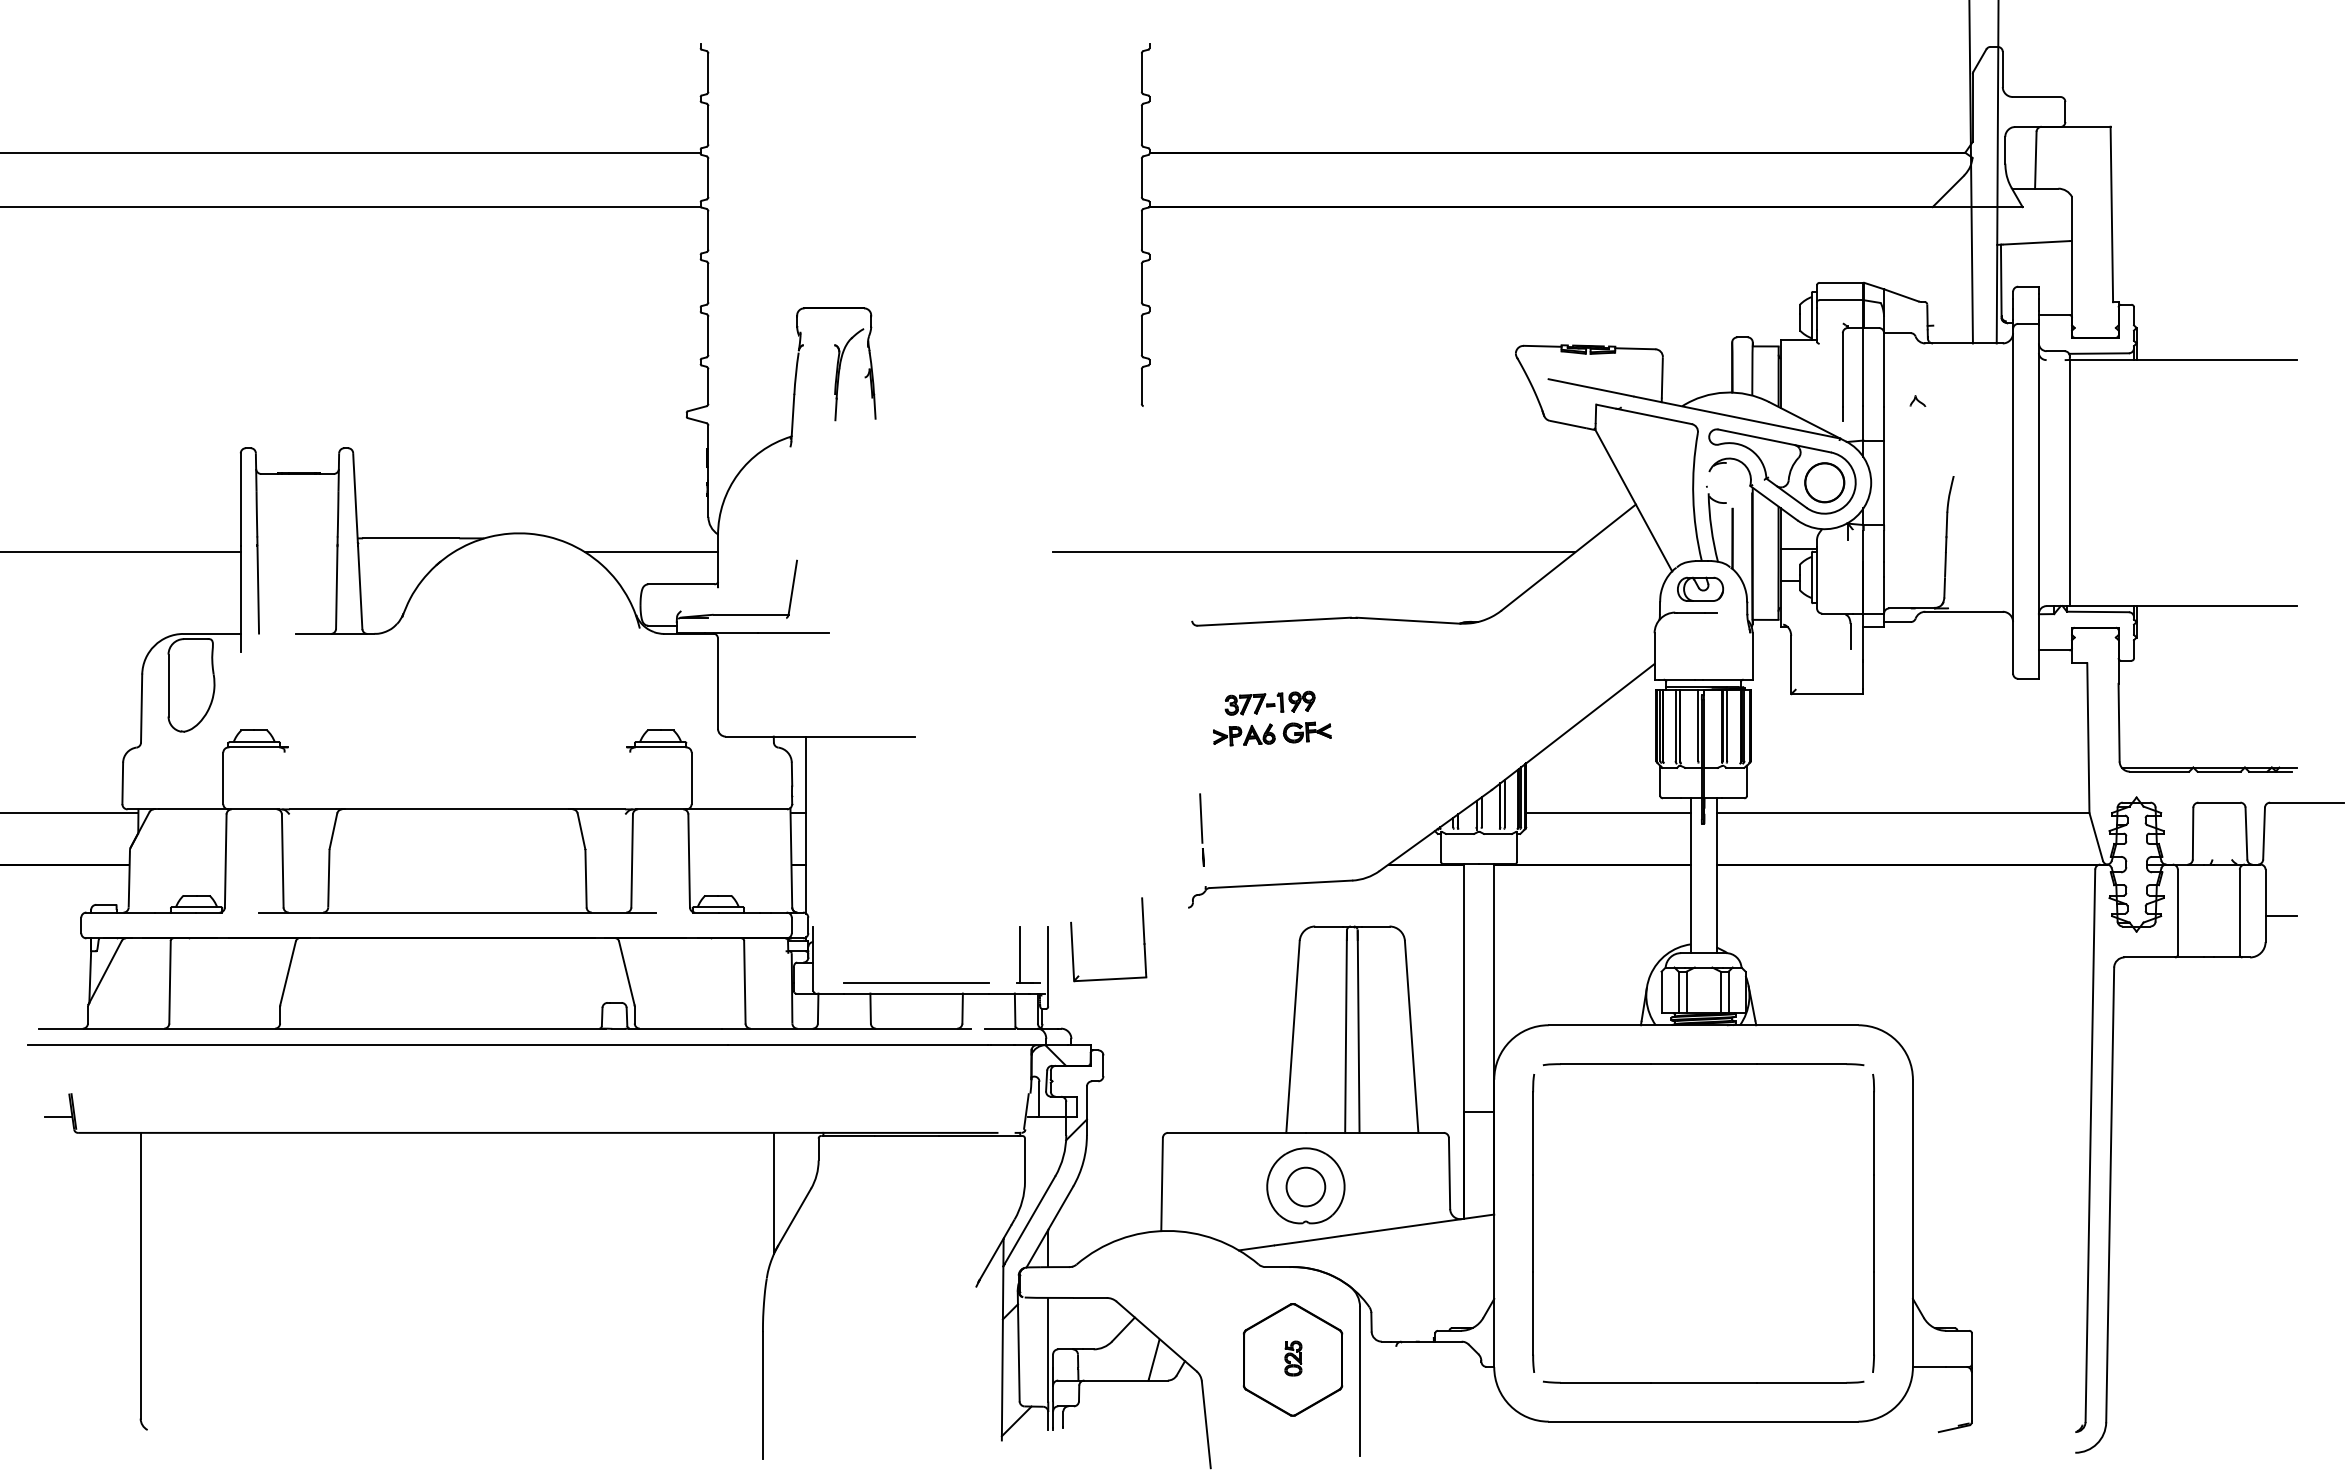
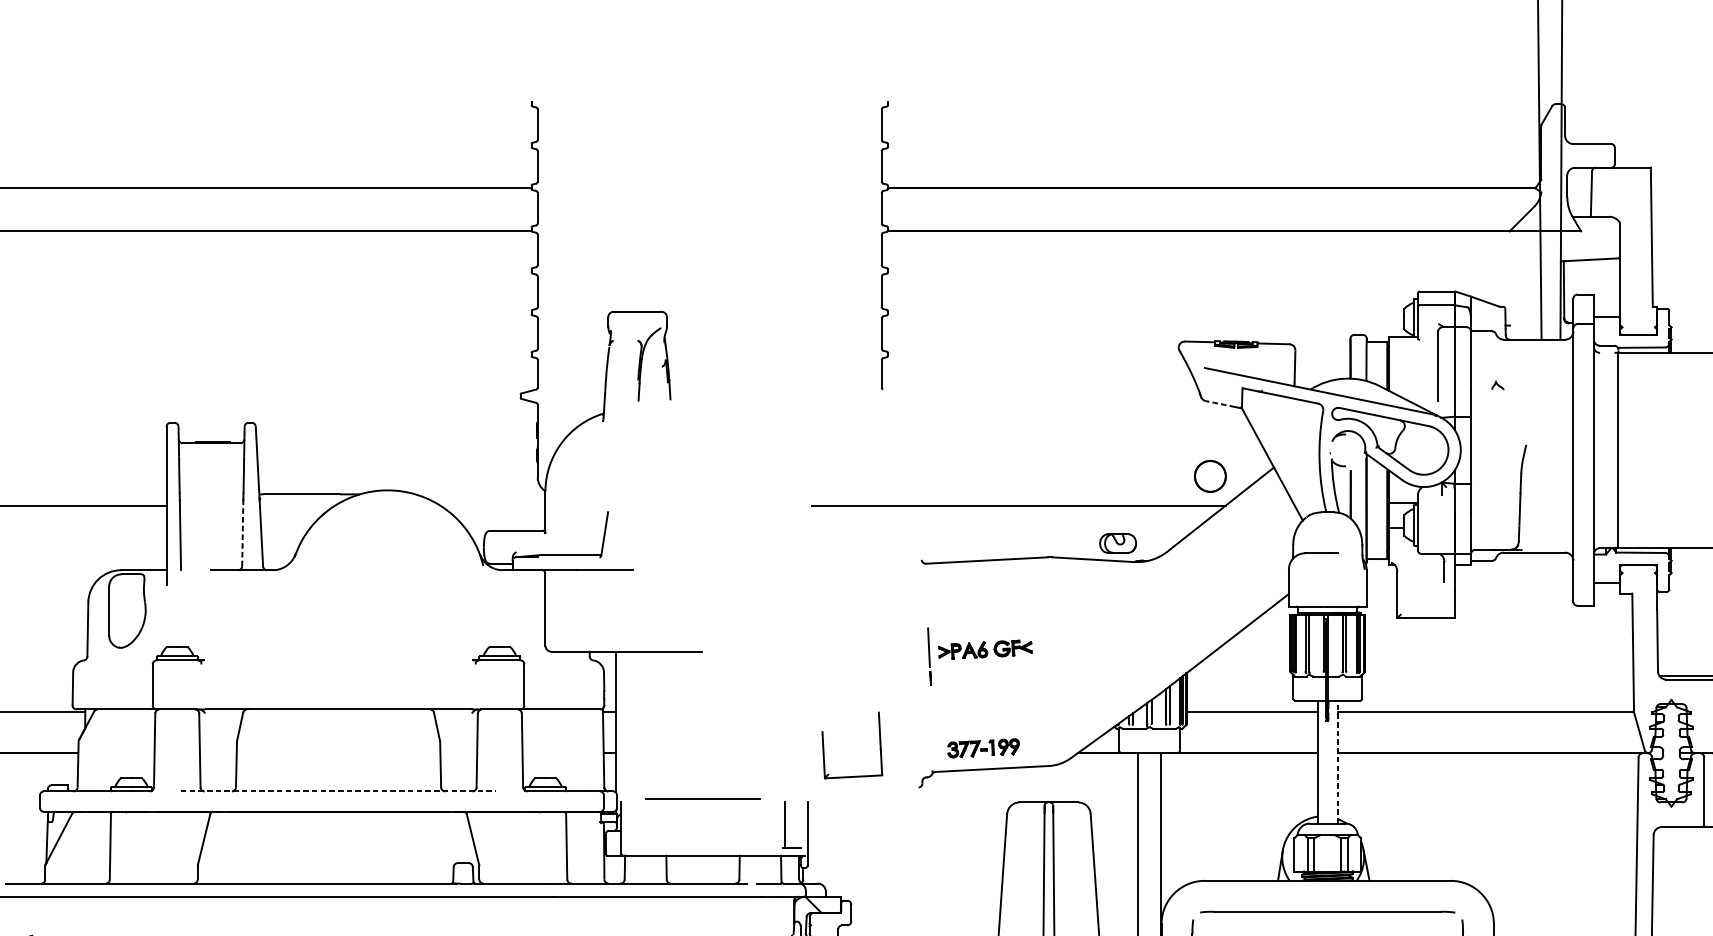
line: (1568, 424) -> (1220, 403), solid -> dashed
circle: (1824, 482) -> (1210, 476), moved
line: (651, 552) -> (492, 505), removed
line: (336, 587) -> (242, 533), solid -> dashed
part: (1700, 588) -> (1118, 542), moved
part: (1269, 702) -> (983, 747), moved
line: (1201, 829) -> (929, 656), moved
line: (1716, 875) -> (1337, 761), solid -> dashed
line: (457, 912) -> (338, 791), solid -> dashed
part: (1143, 939) -> (879, 745), moved
line: (916, 982) -> (702, 798), moved

